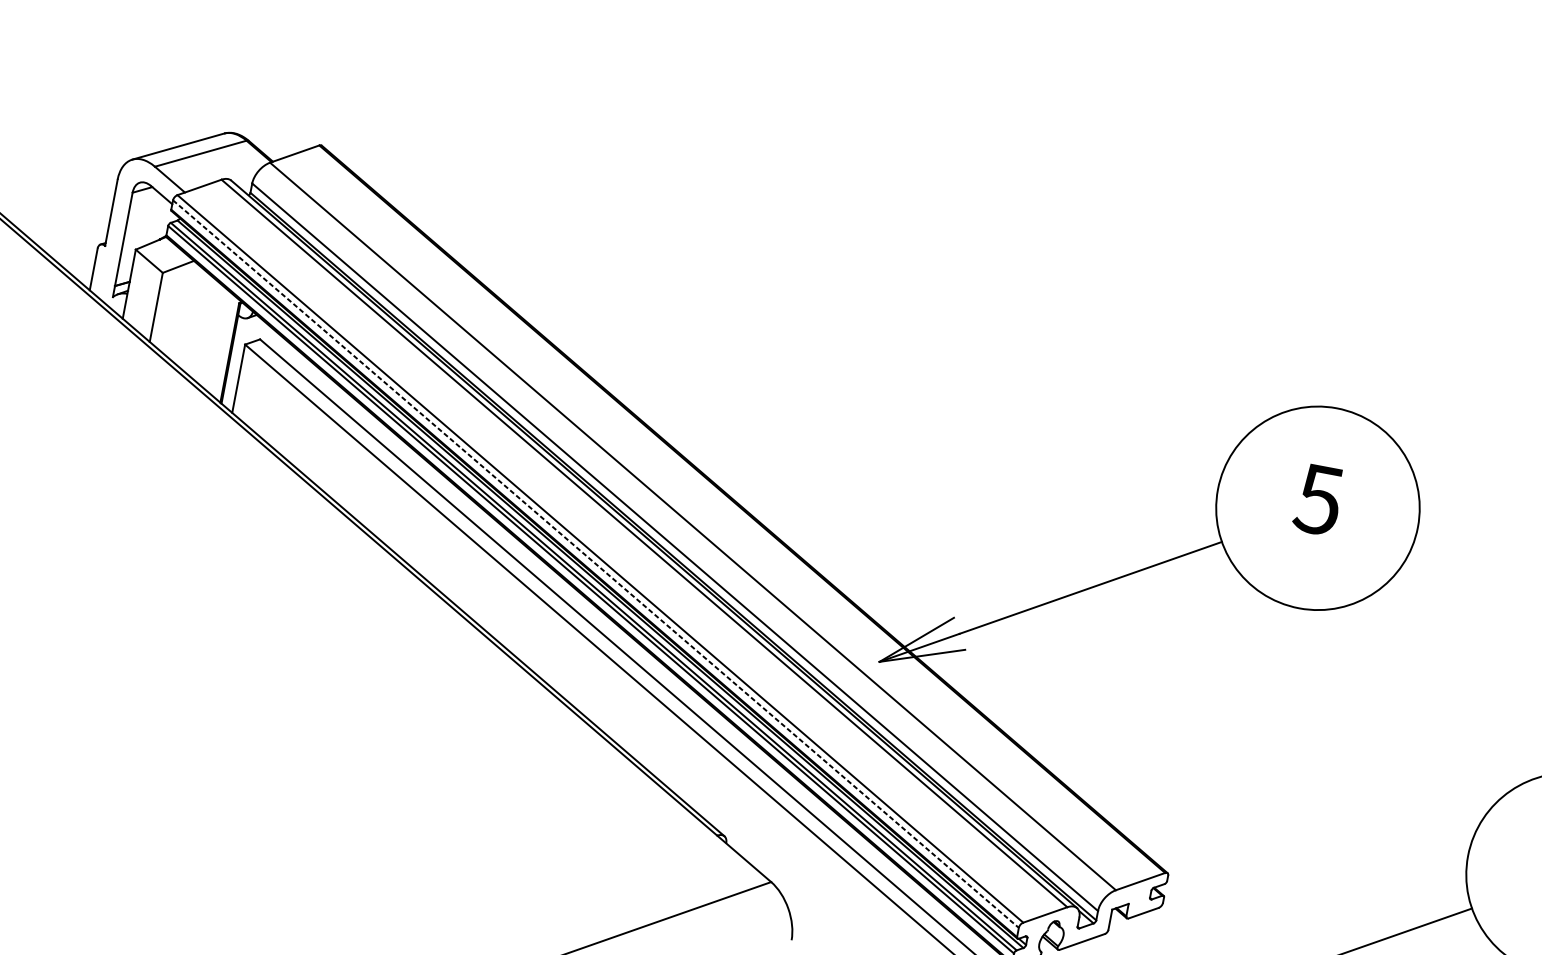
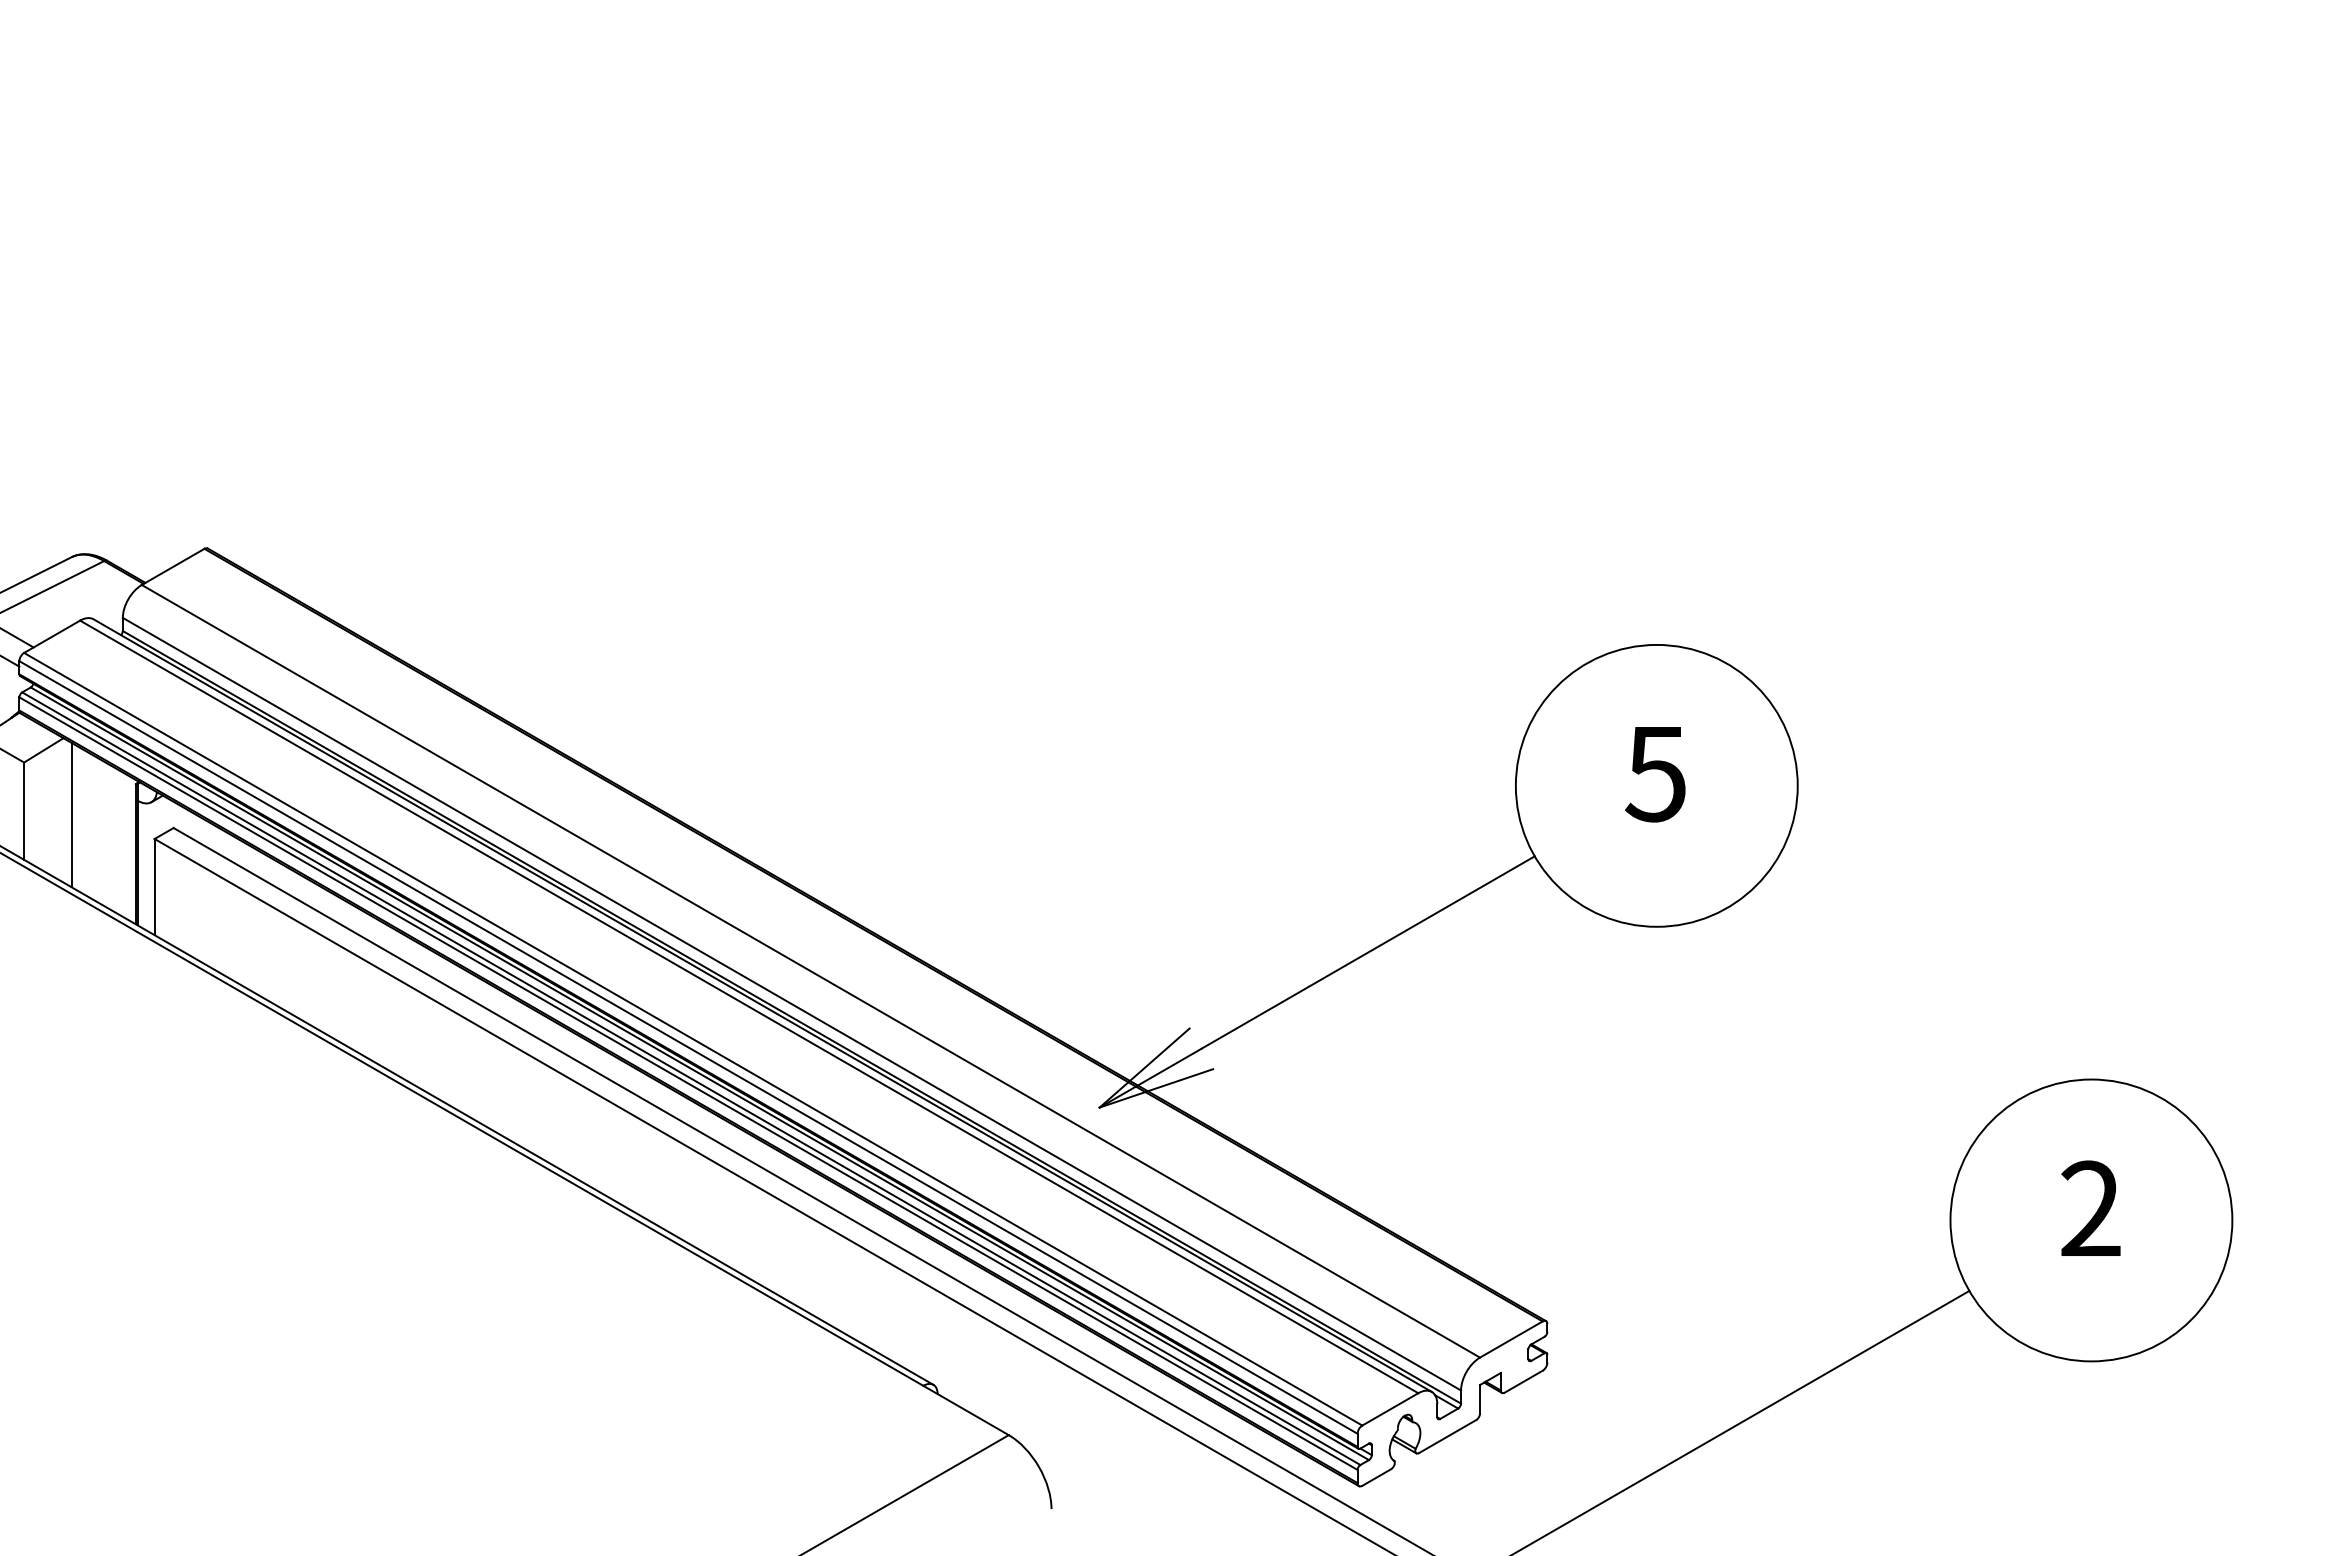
line: (189, 316) -> (71, 814), added
line: (595, 564) -> (688, 1047), dashed -> solid

